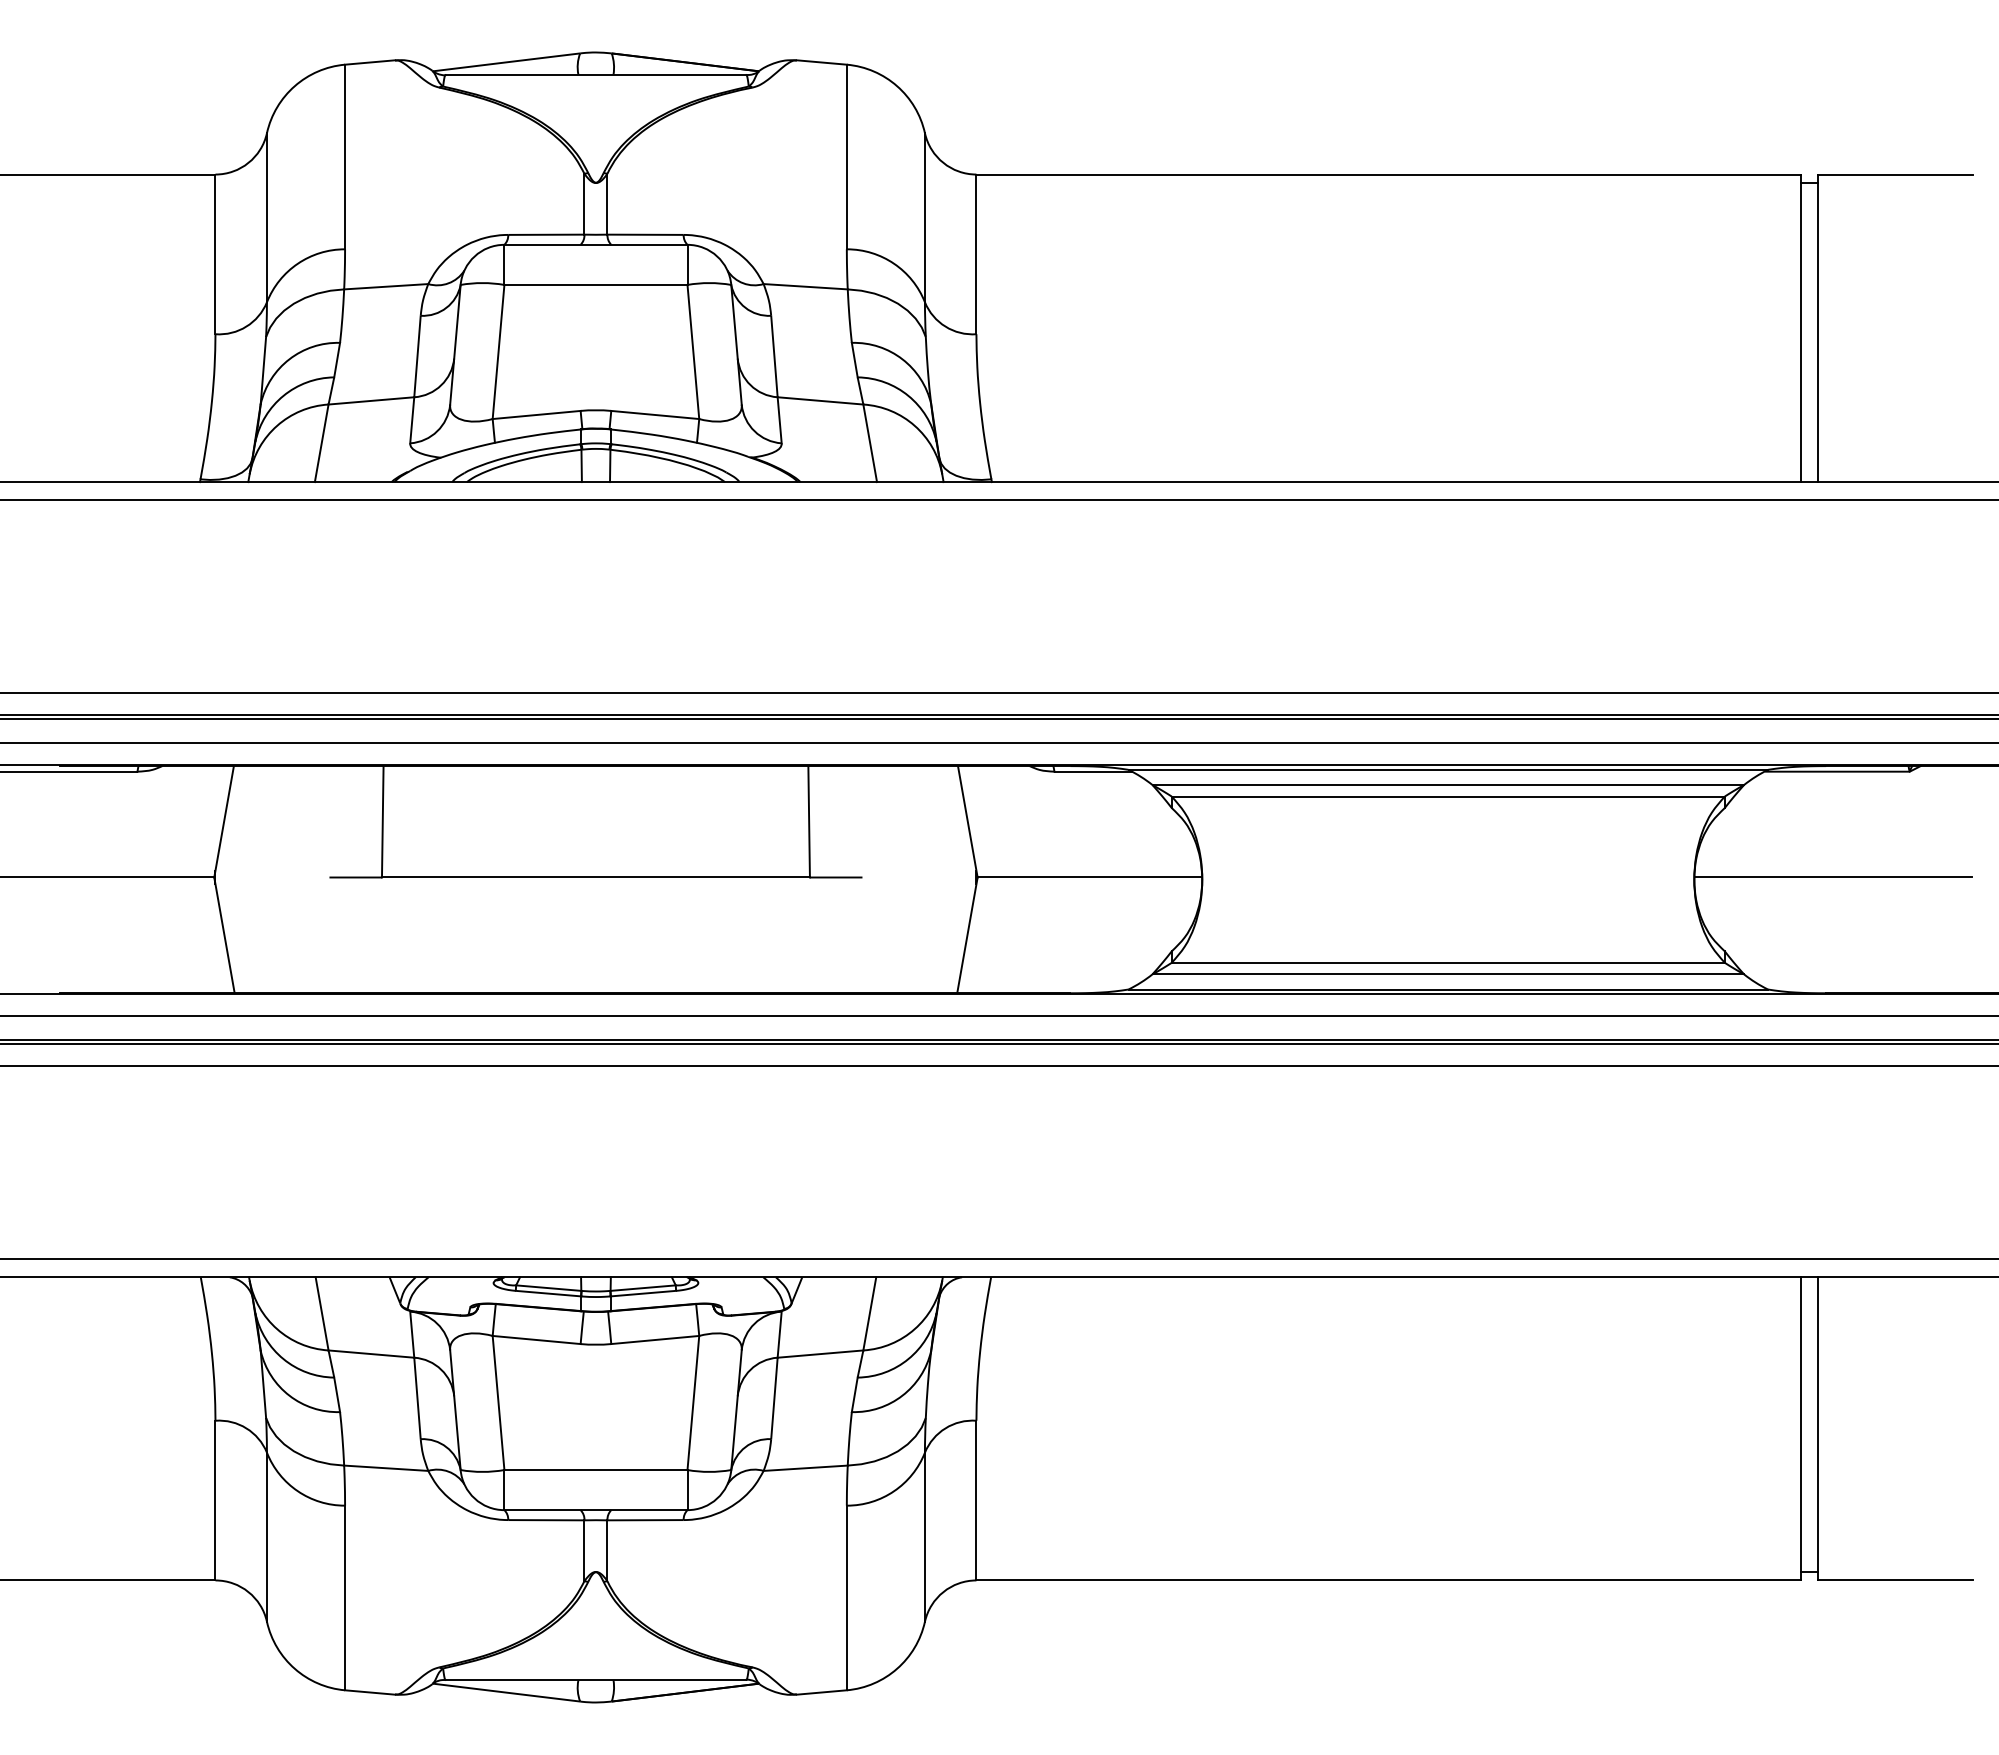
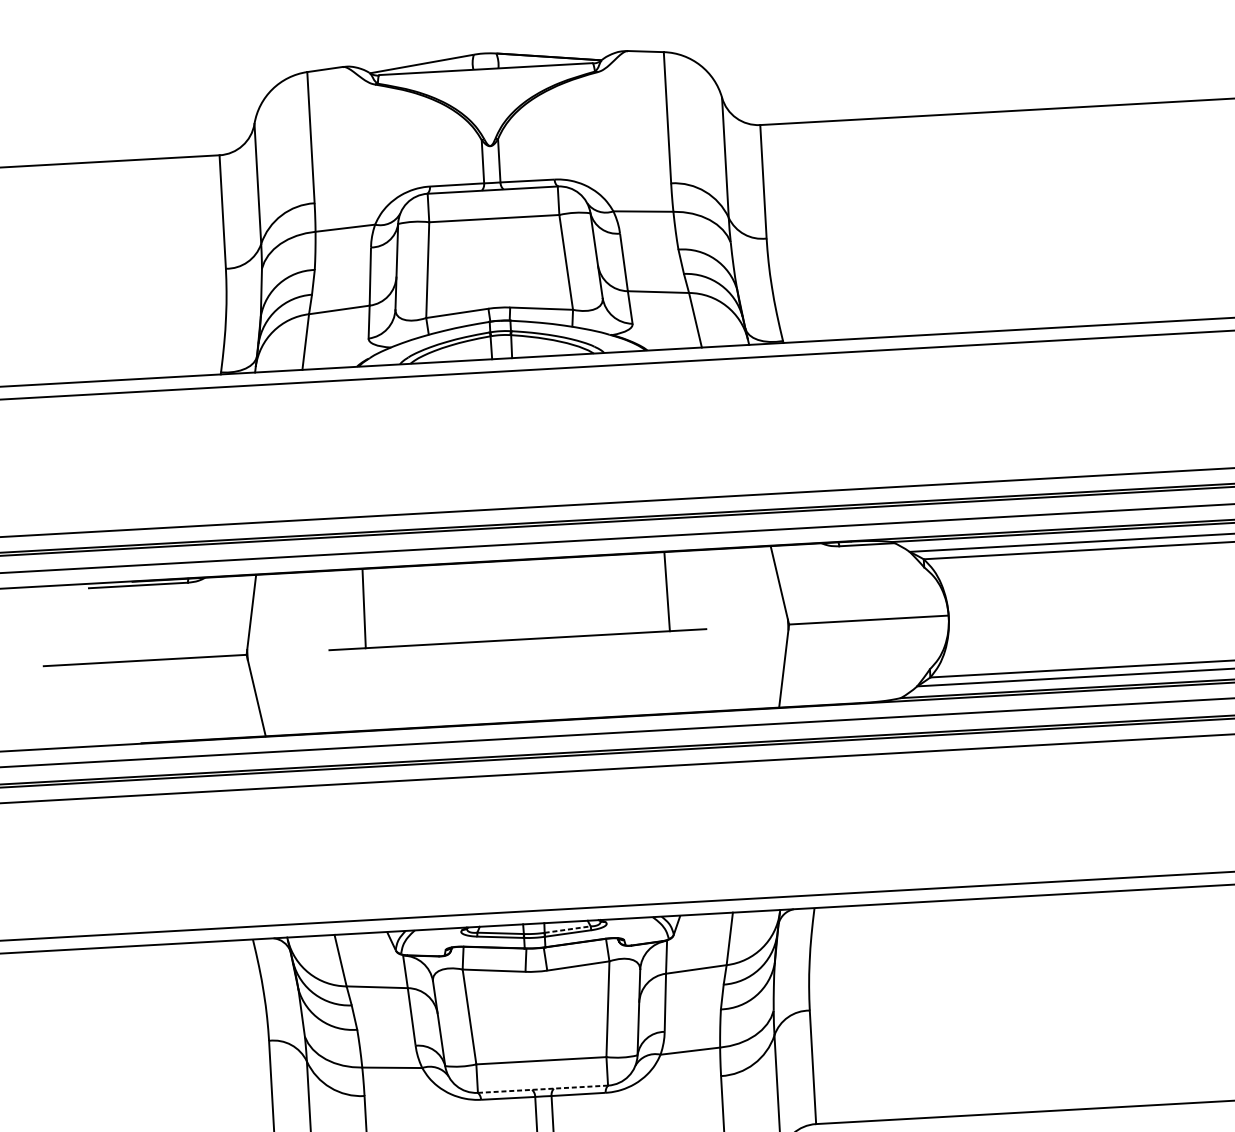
line: (643, 1288) -> (567, 929), solid -> dashed
line: (595, 1510) -> (542, 1089), solid -> dashed

